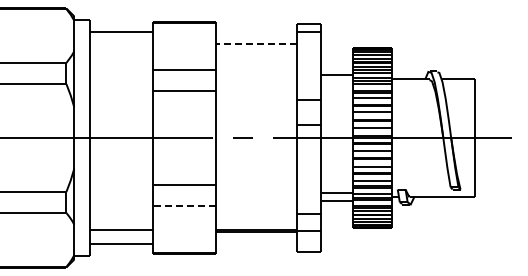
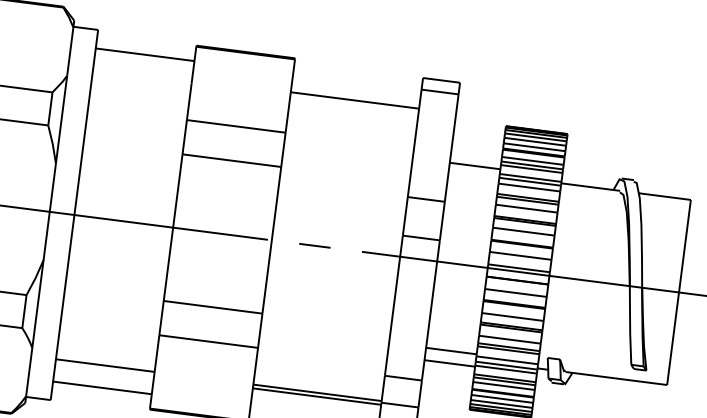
line: (256, 43) -> (355, 100), dashed -> solid
line: (183, 206) -> (207, 341), dashed -> solid

